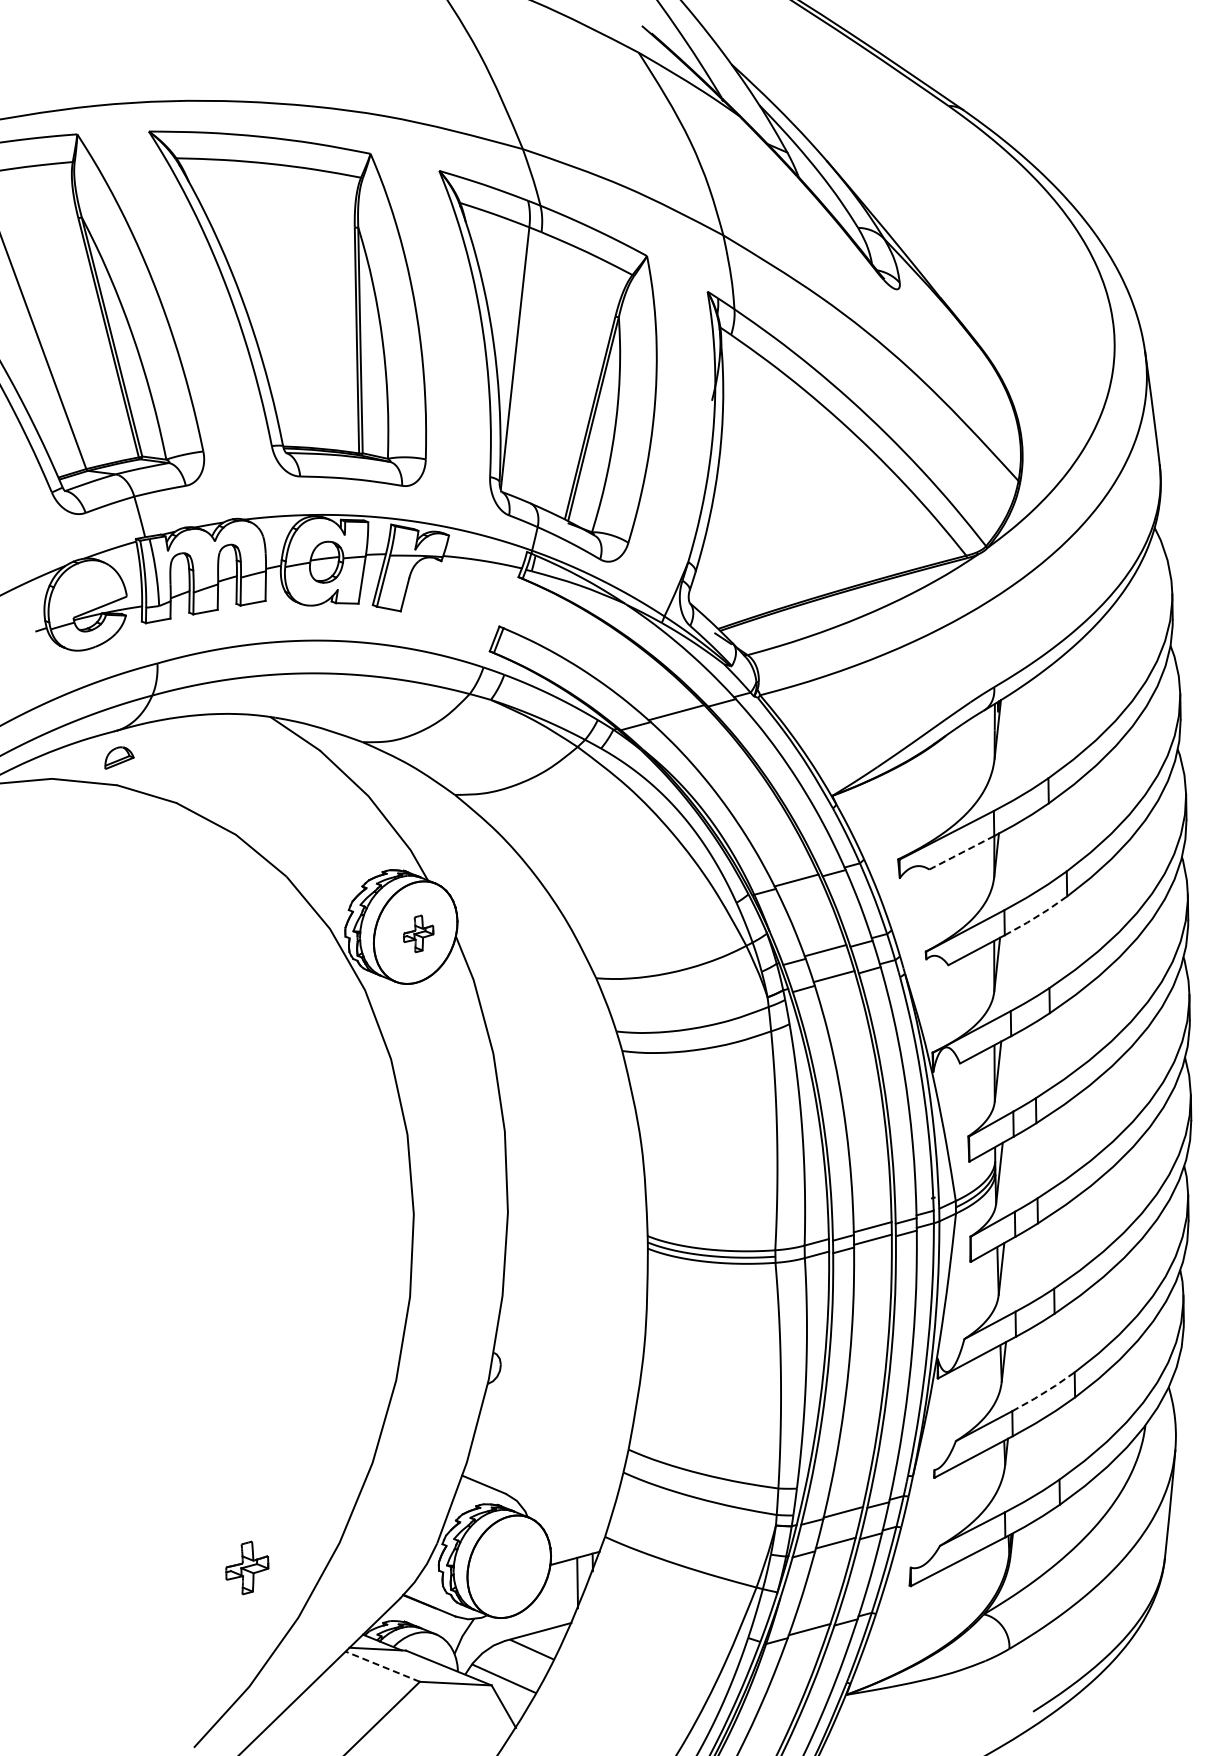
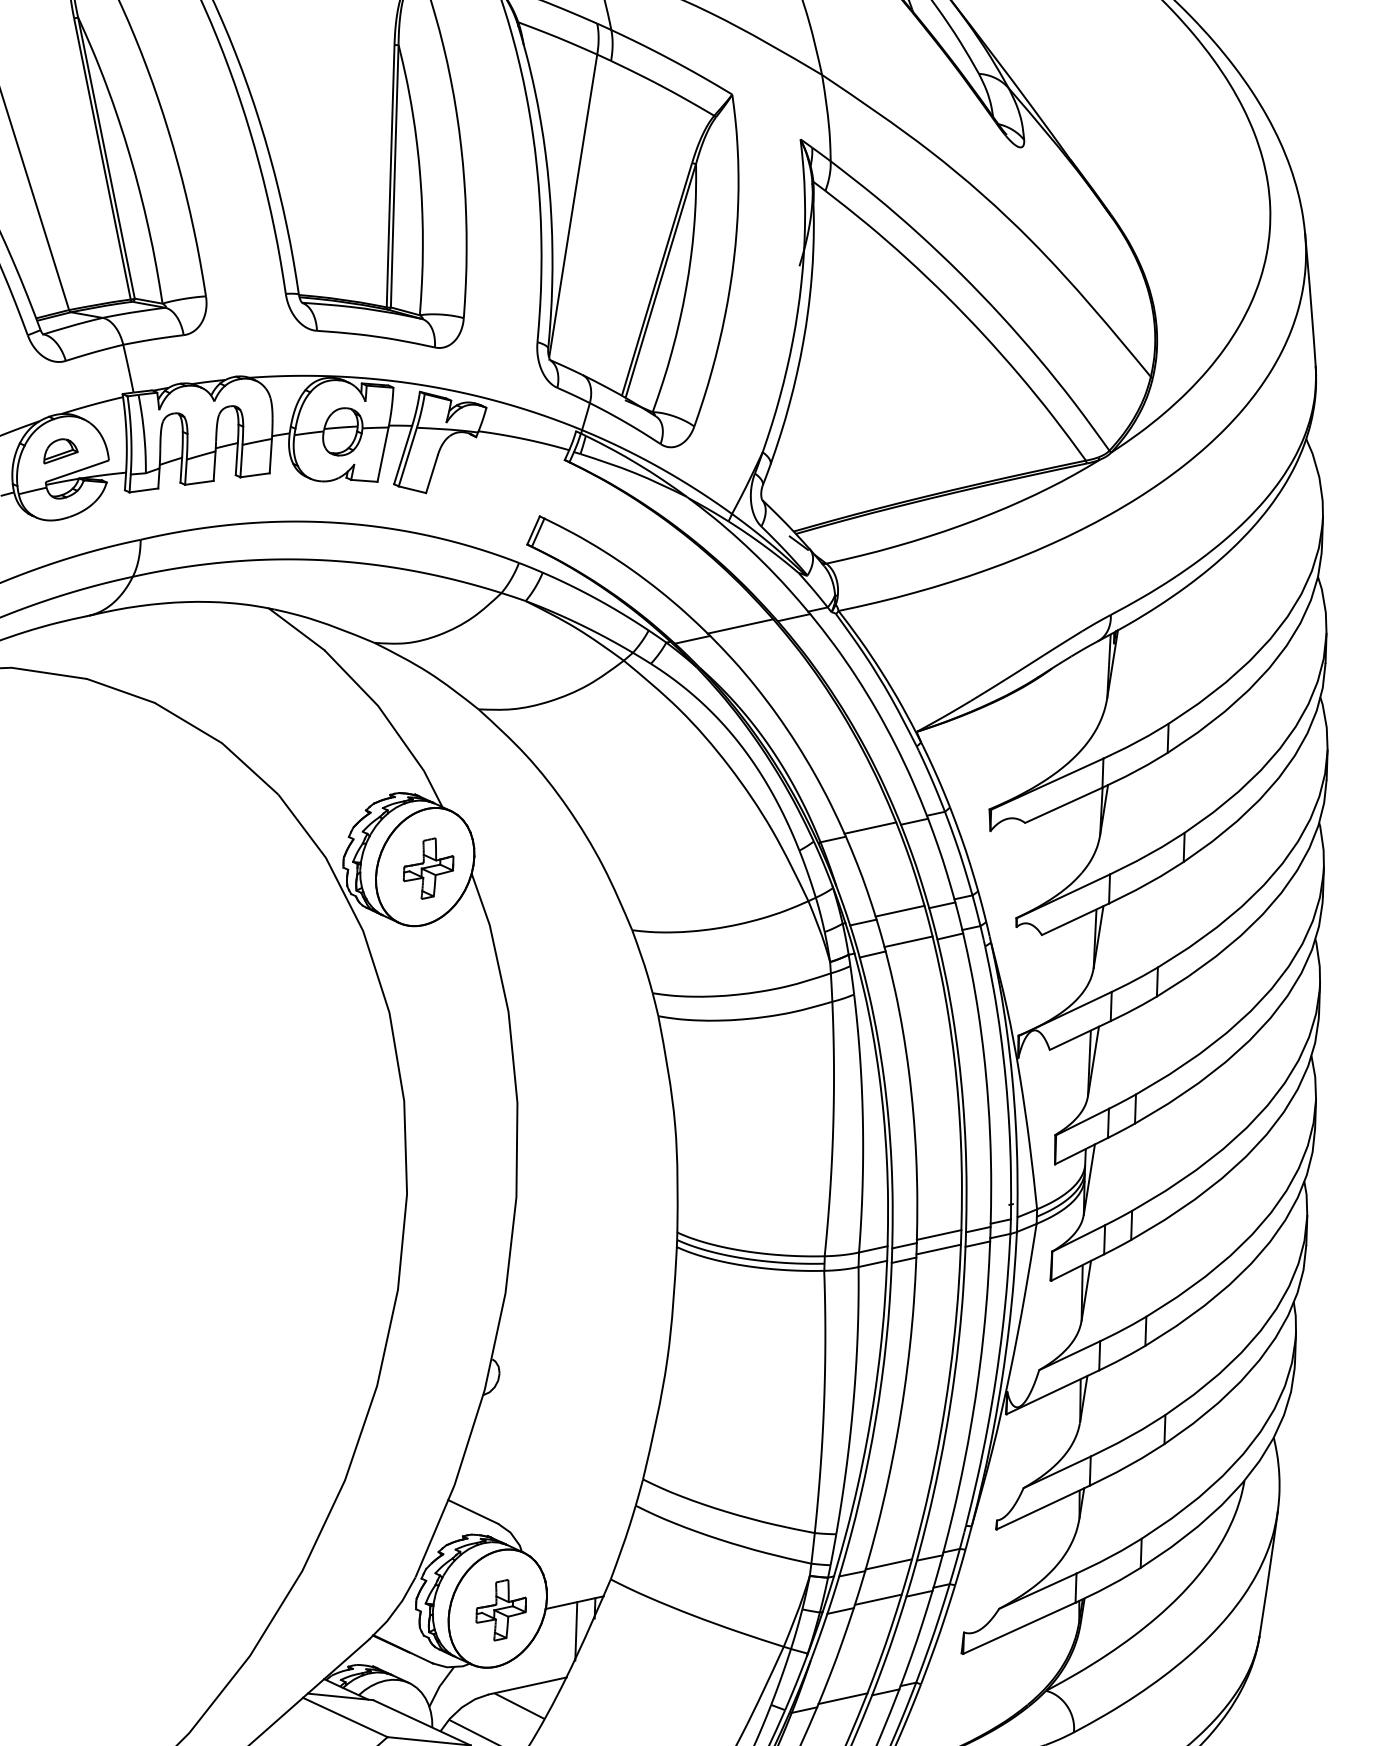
part: (119, 757) -> (61, 451), moved
line: (961, 852) -> (1063, 804), dashed -> solid
line: (1037, 916) -> (1148, 883), dashed -> solid
part: (418, 933) -> (428, 868), size x1.43
line: (1044, 1392) -> (1129, 1436), dashed -> solid
part: (247, 1567) -> (501, 1609), moved
line: (382, 1666) -> (344, 1717), dashed -> solid

